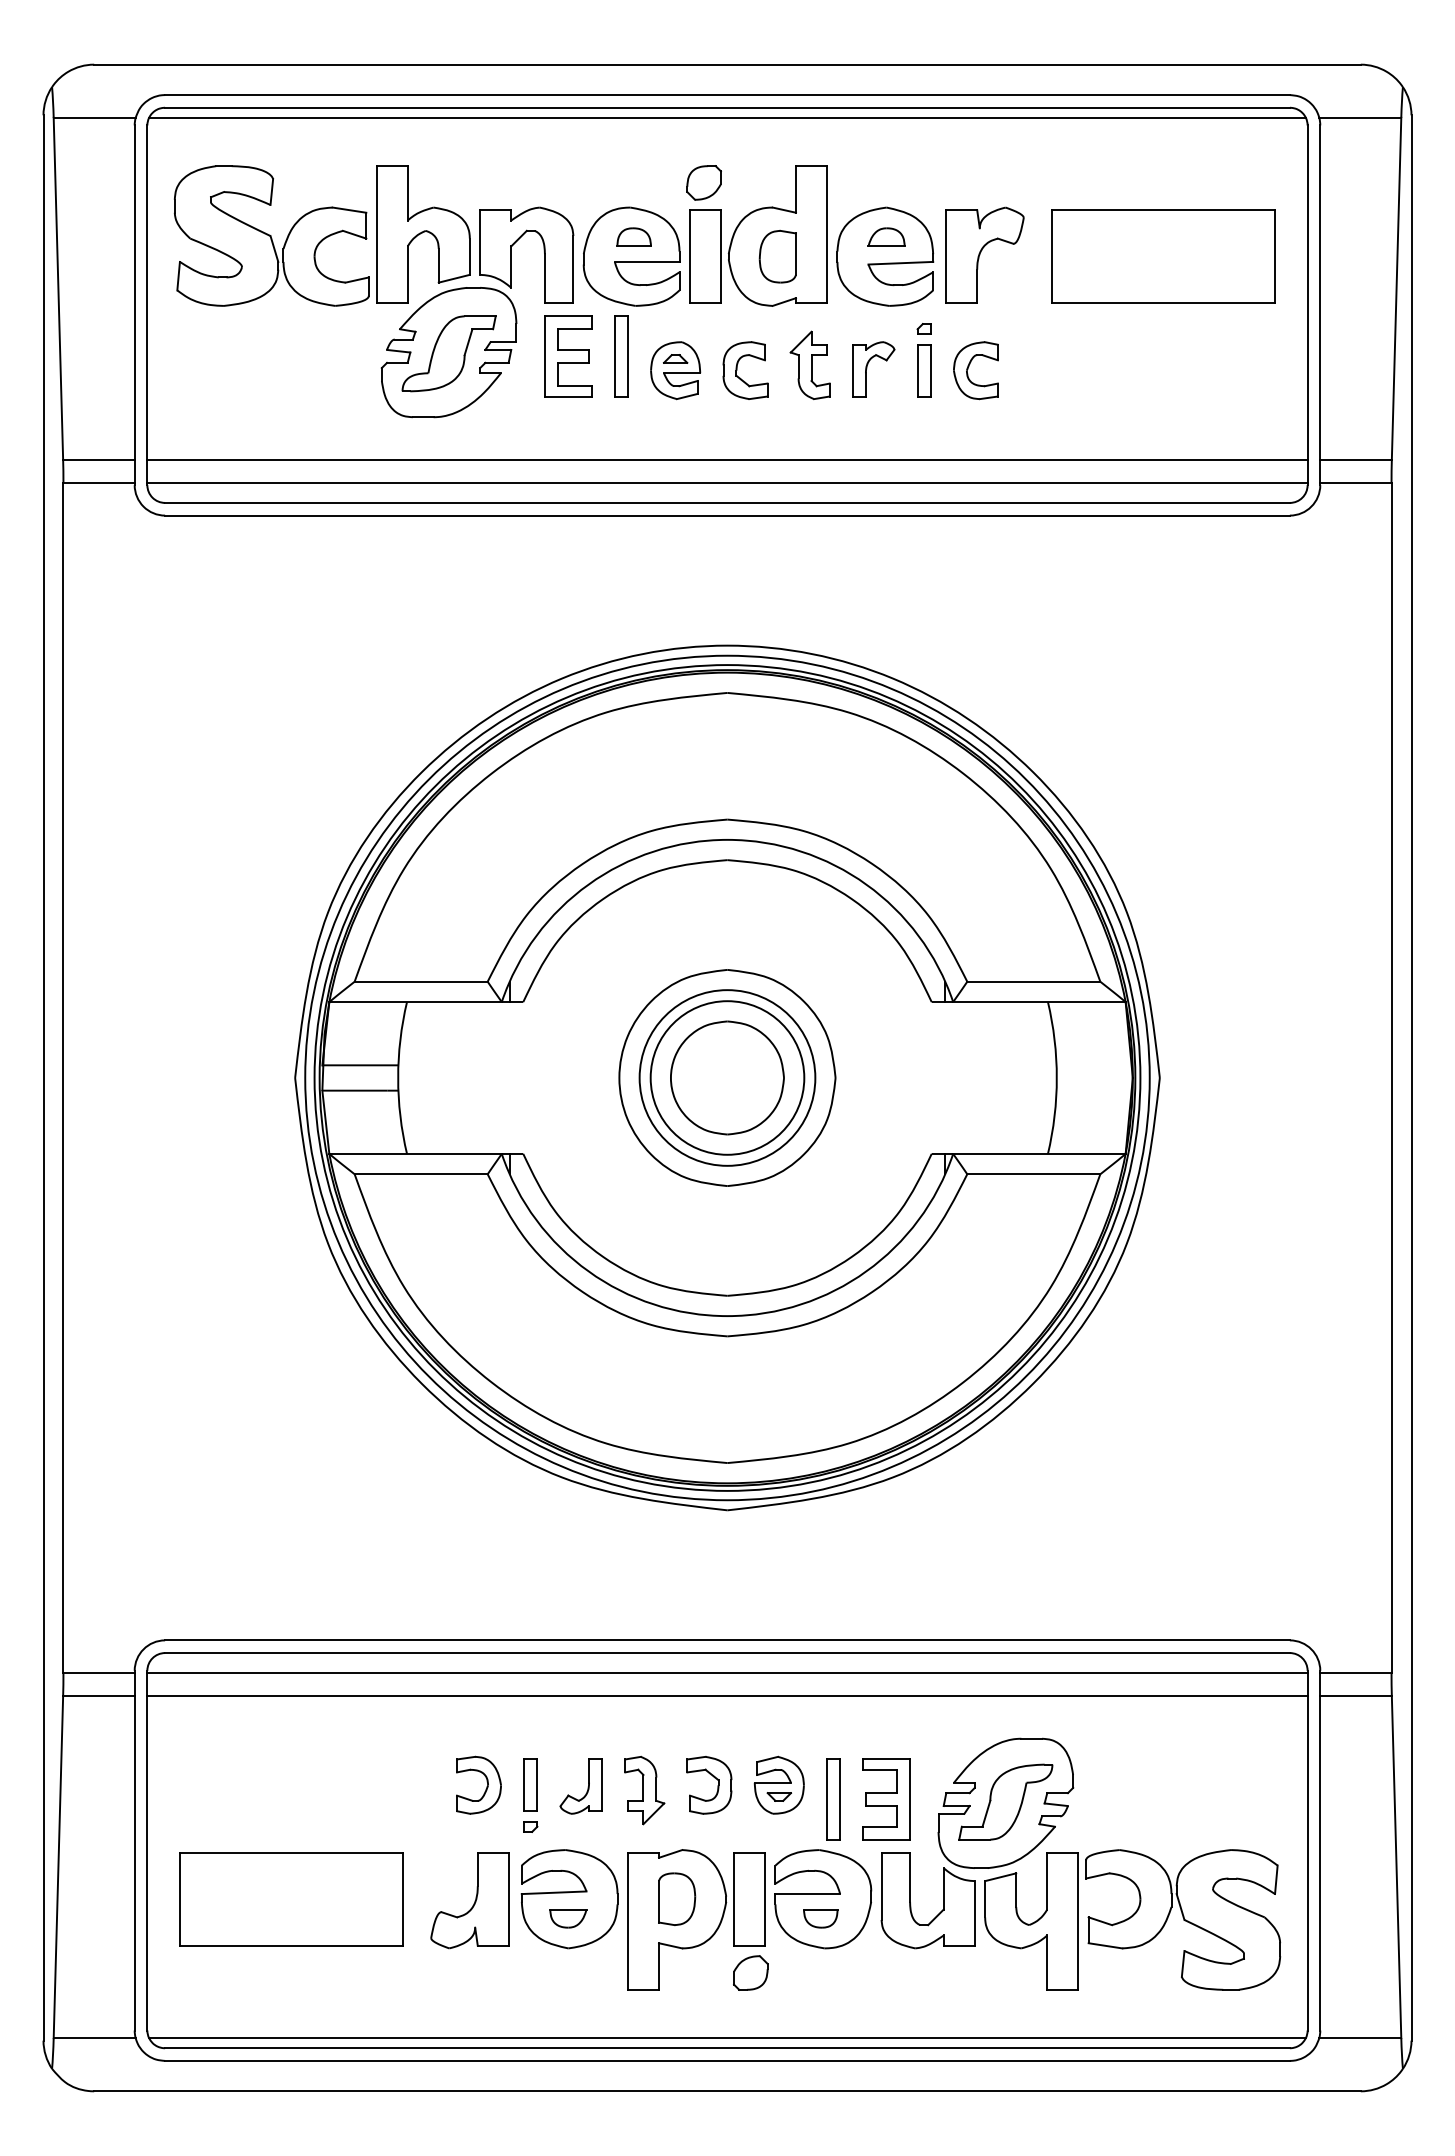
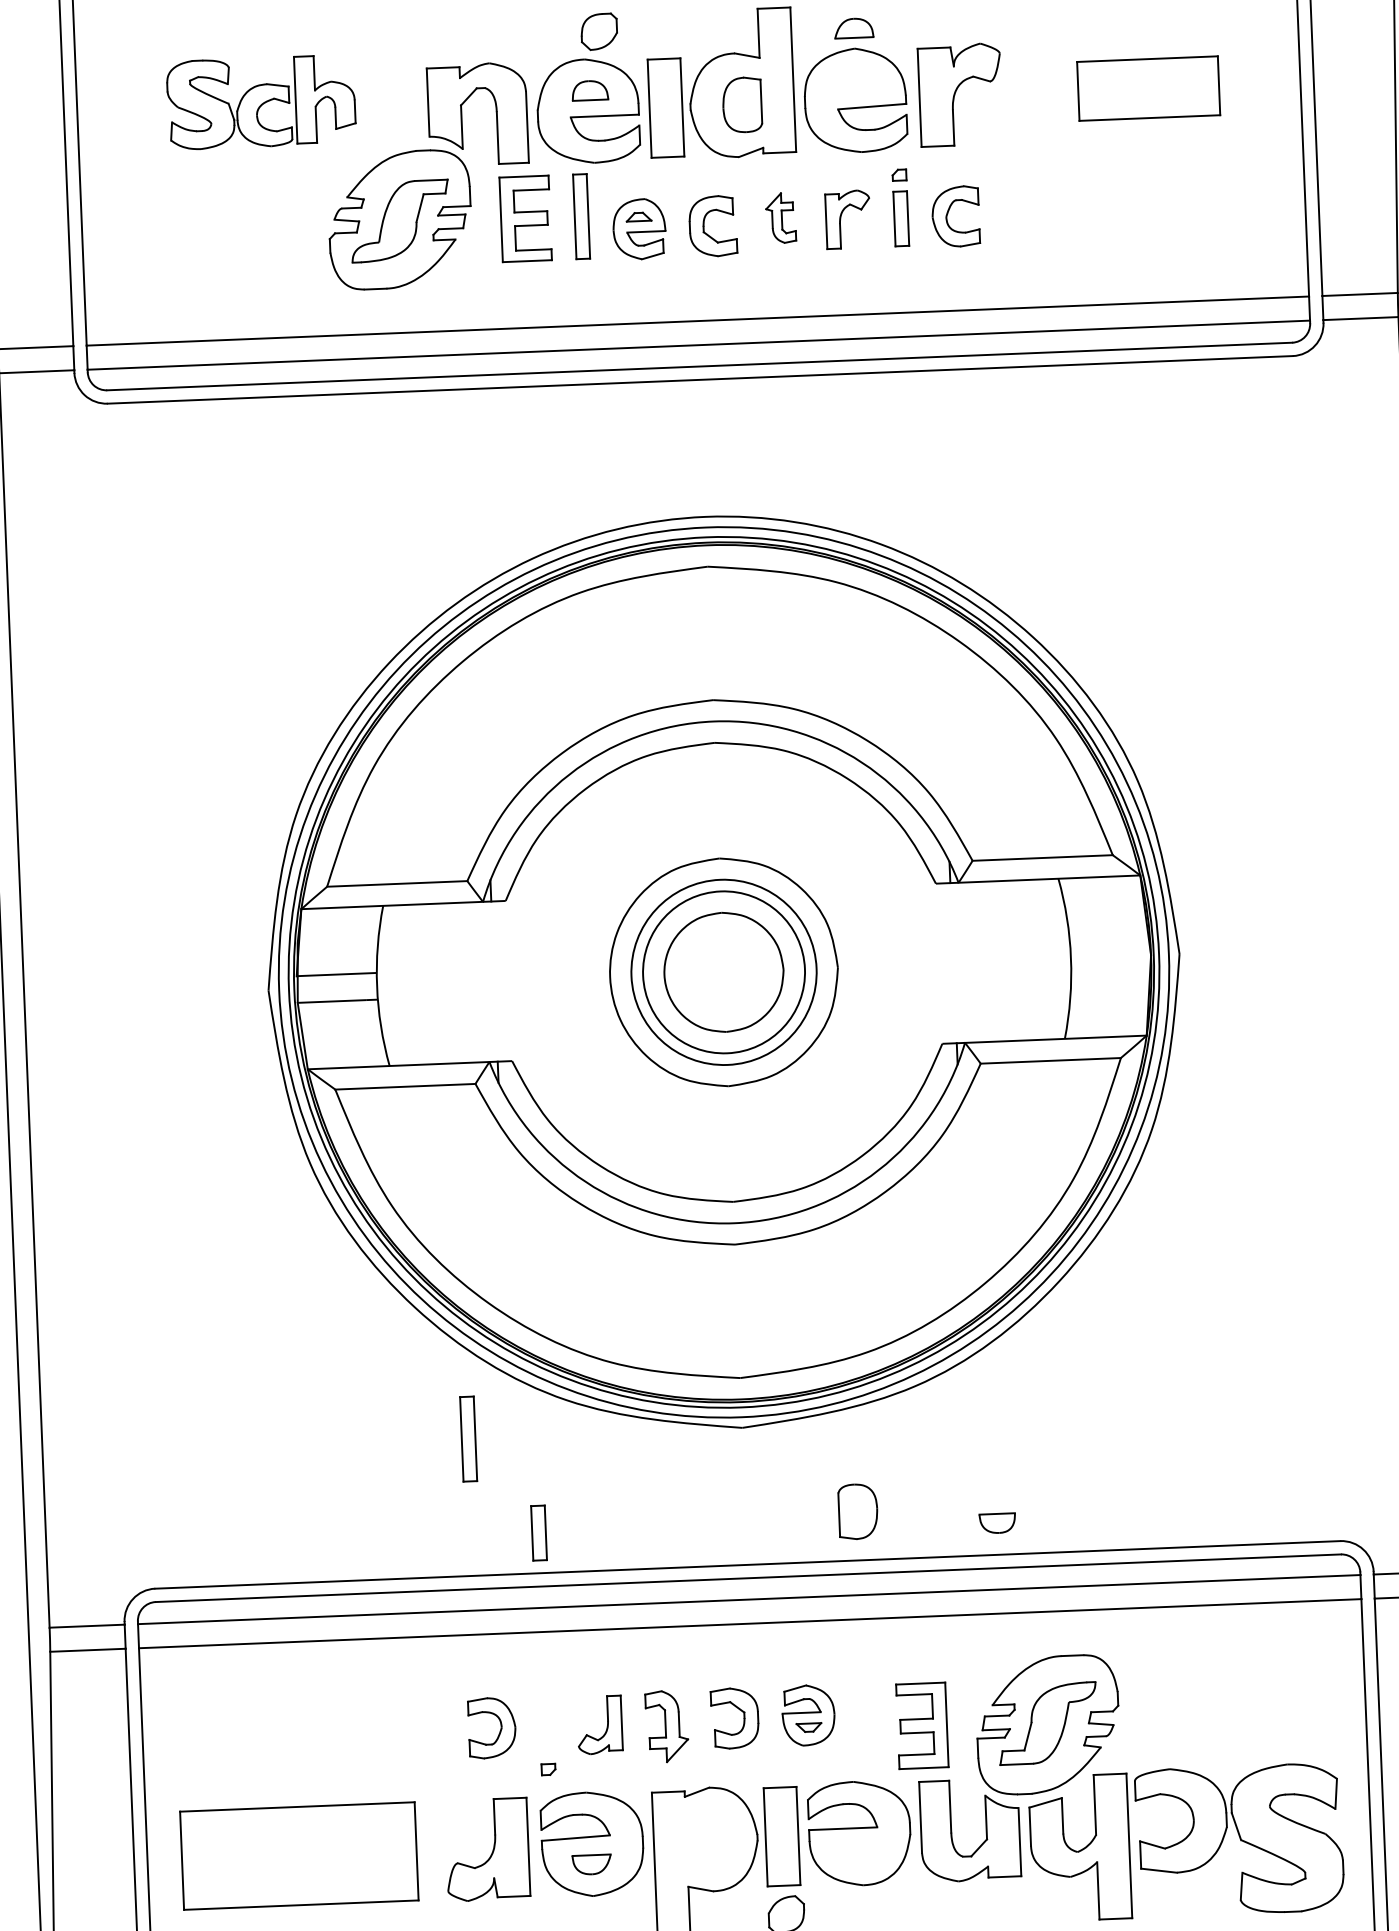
part: (703, 182) -> (598, 31), moved
part: (321, 235) -> (260, 101), size x0.6
part: (886, 236) -> (853, 27), moved
part: (1163, 256) -> (1148, 88), size x0.6
part: (809, 365) -> (780, 218), size x0.7
part: (530, 1784) -> (538, 1532), moved
part: (833, 1799) -> (468, 1439), moved
part: (677, 1898) -> (858, 1510), moved
part: (820, 1918) -> (997, 1523), moved

